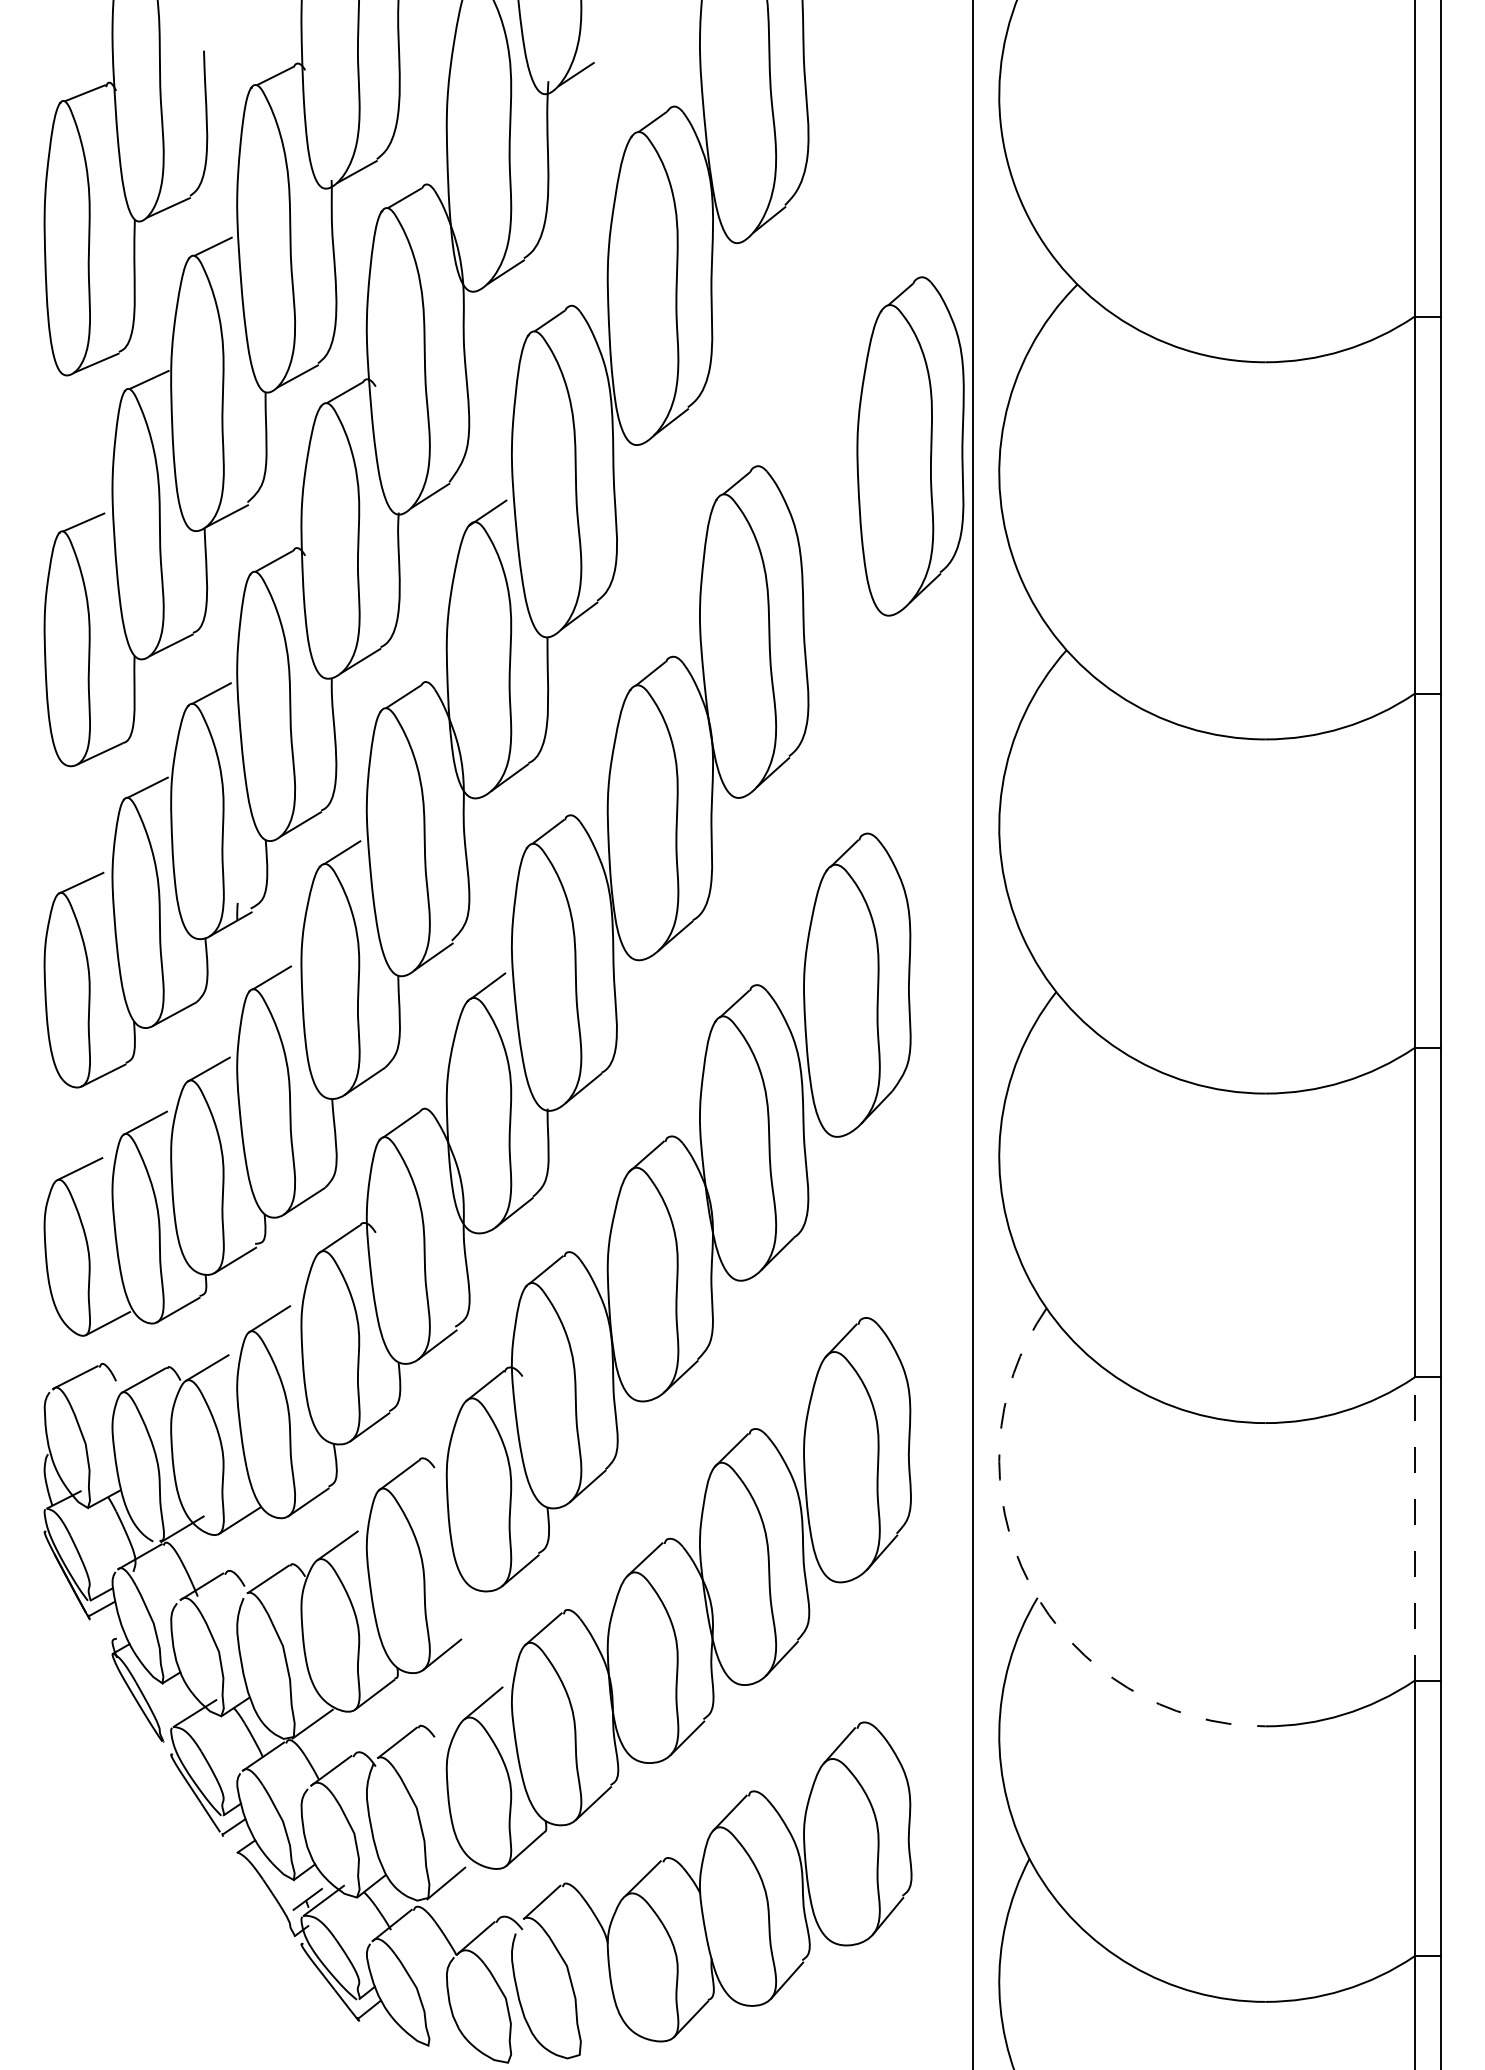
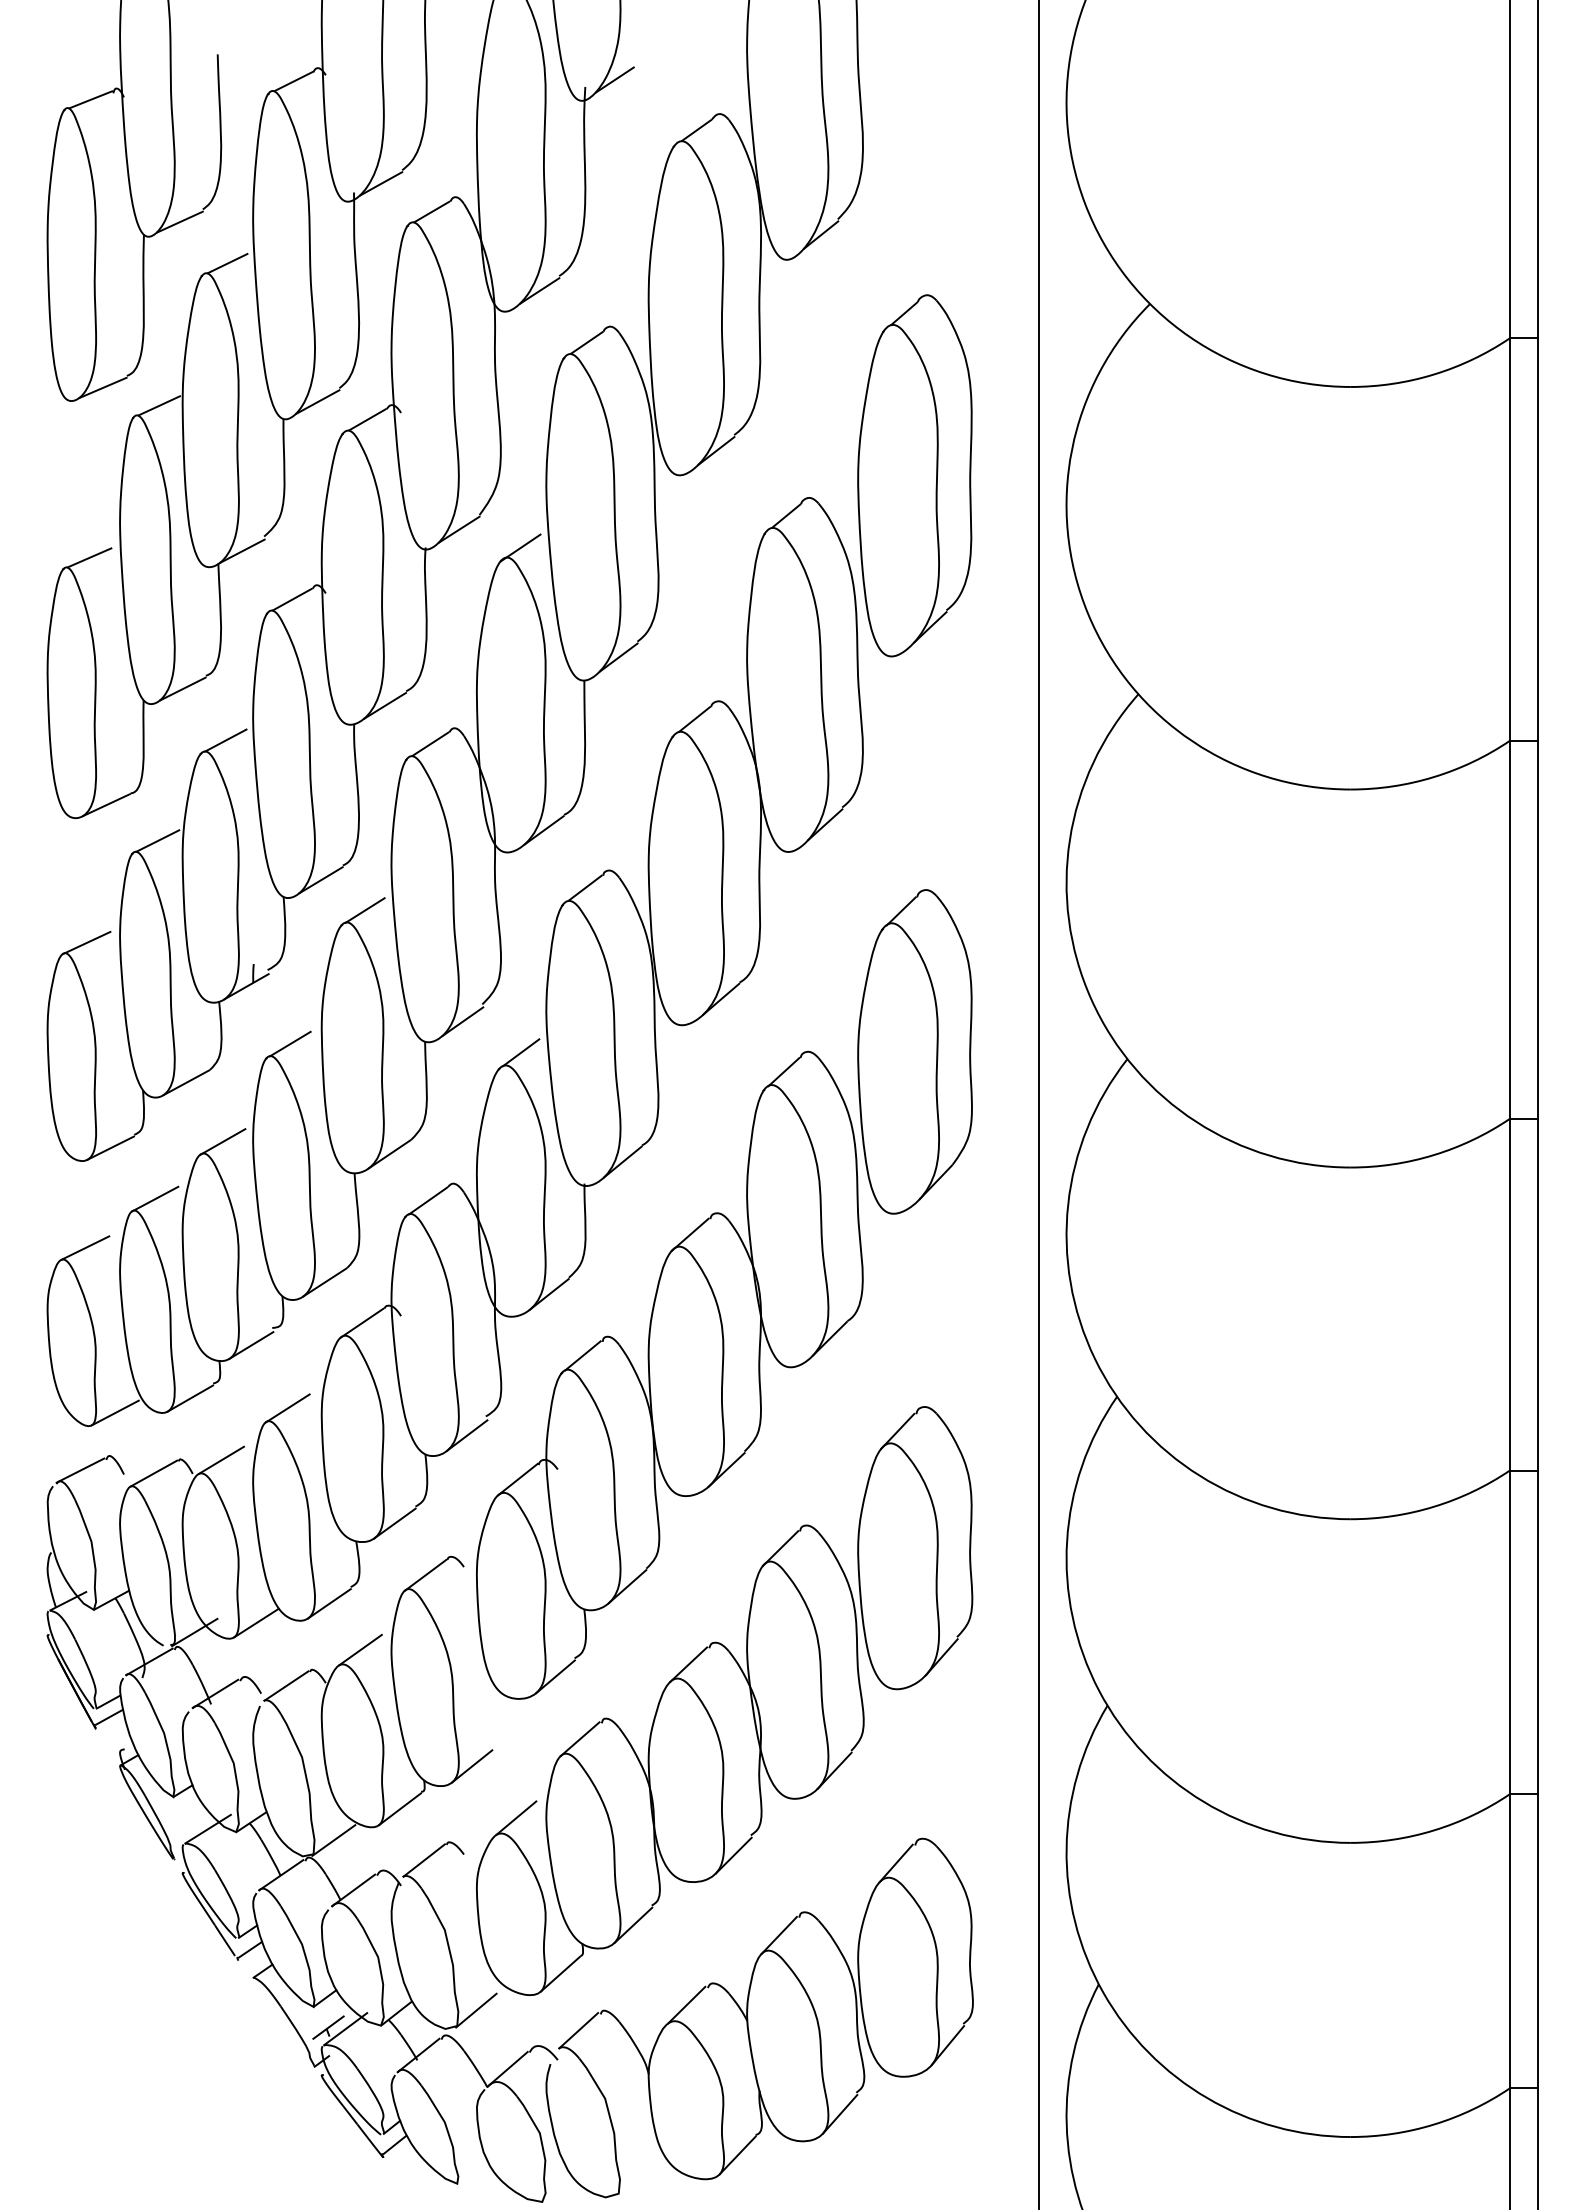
part: (910, 446) -> (914, 475), moved
line: (1414, 1529) -> (1509, 1632), dashed -> solid
arc: (1030, 1583) -> (1099, 1690), dashed -> solid

